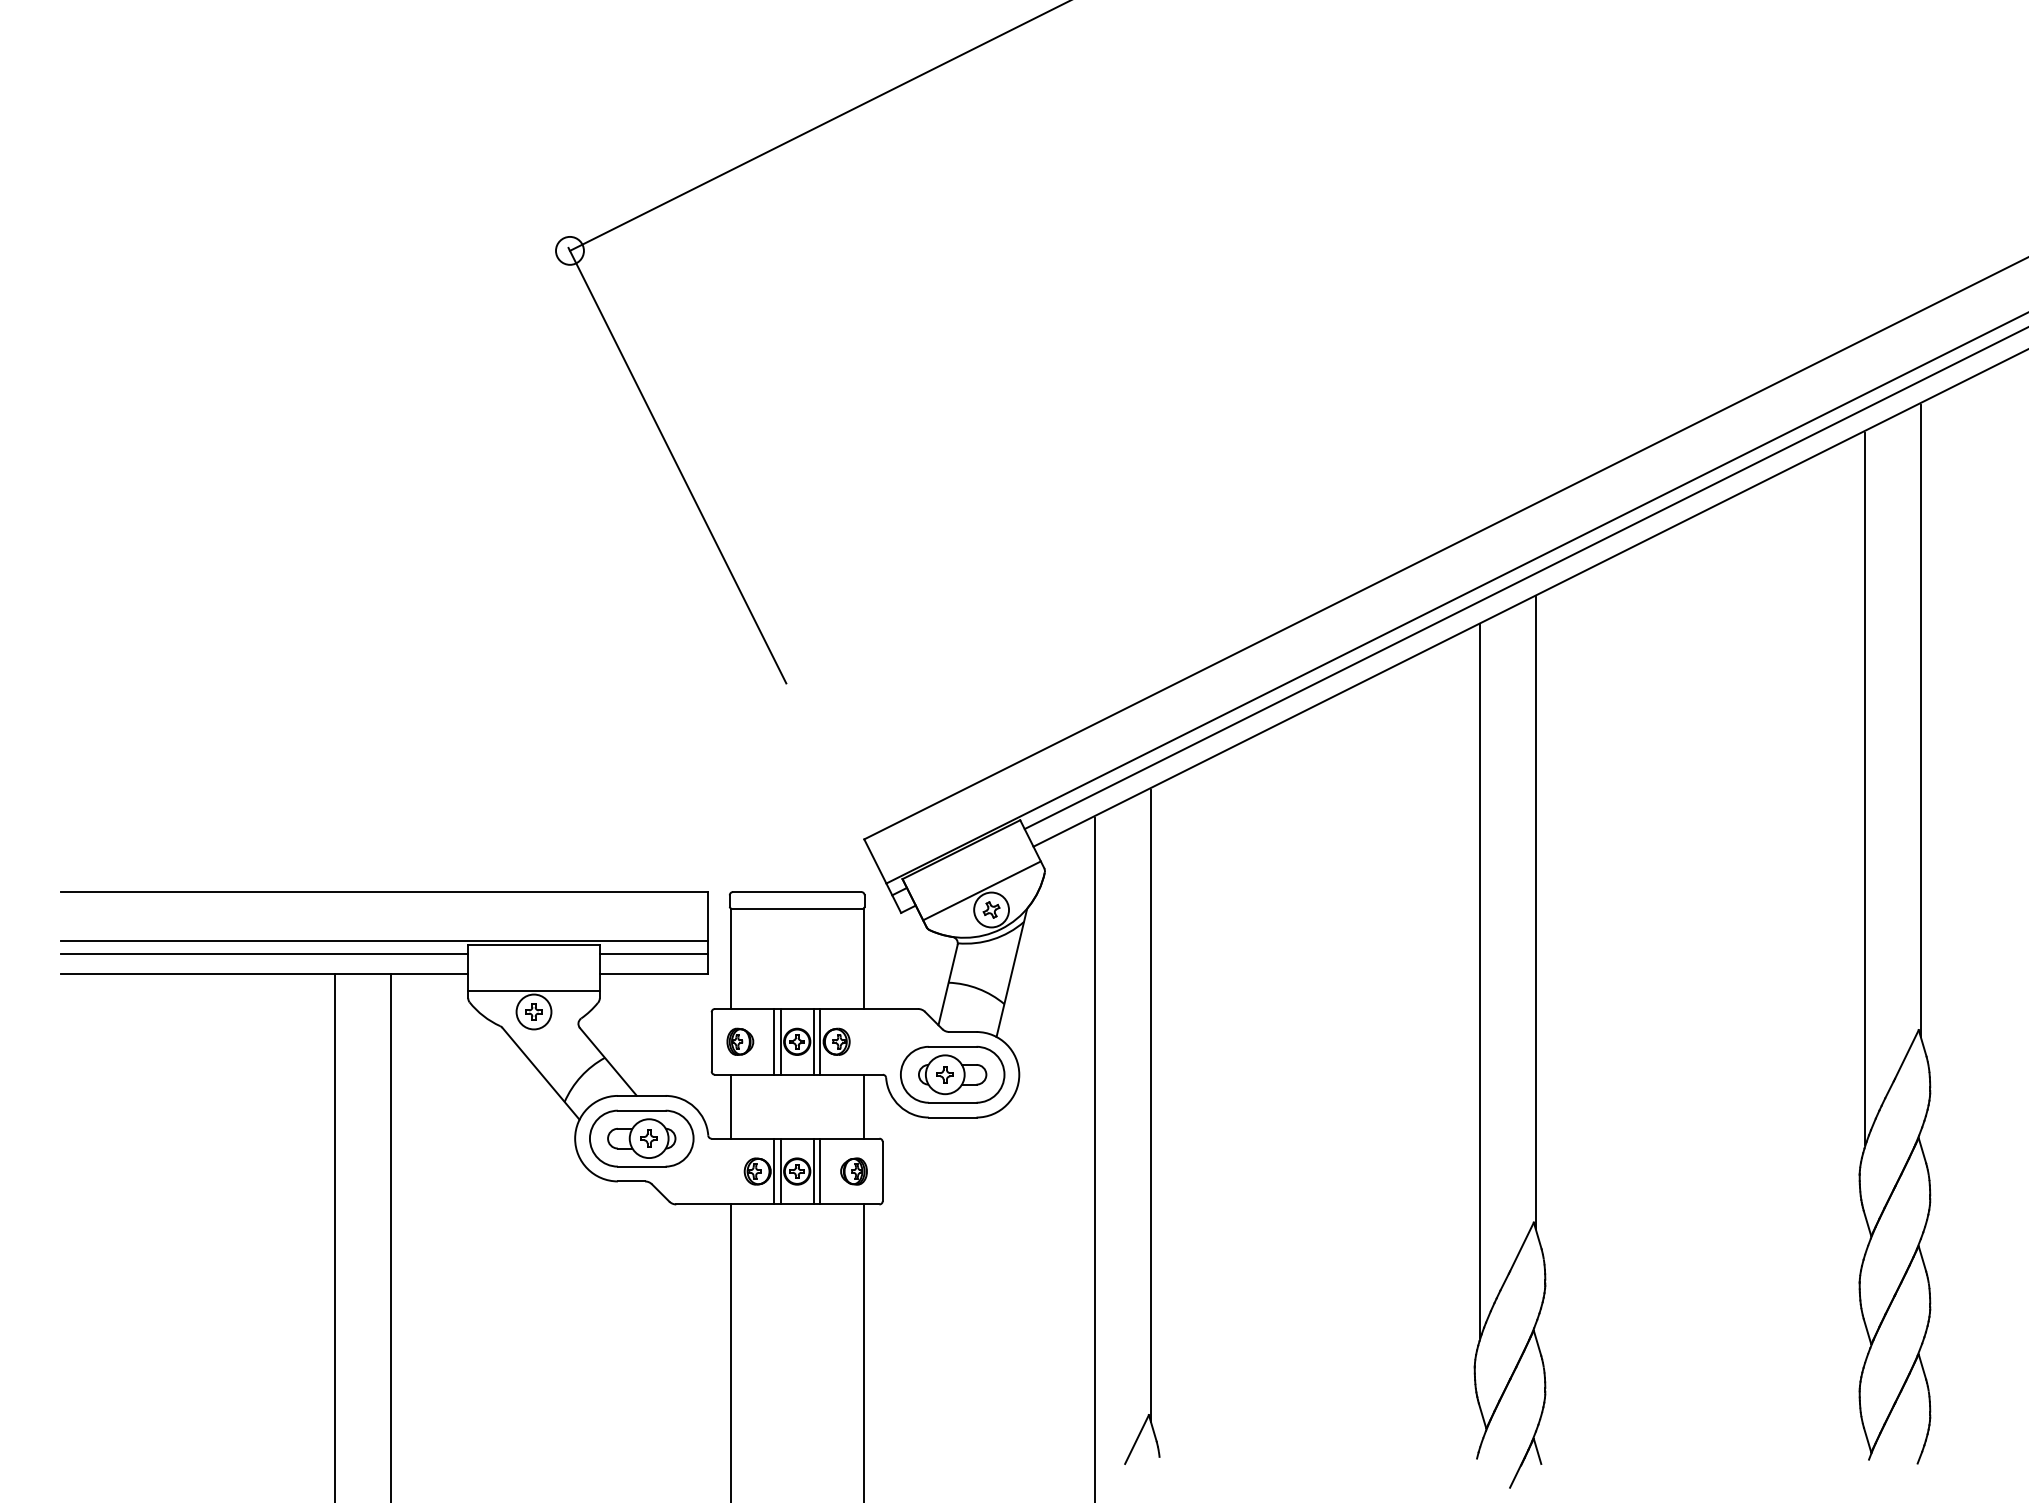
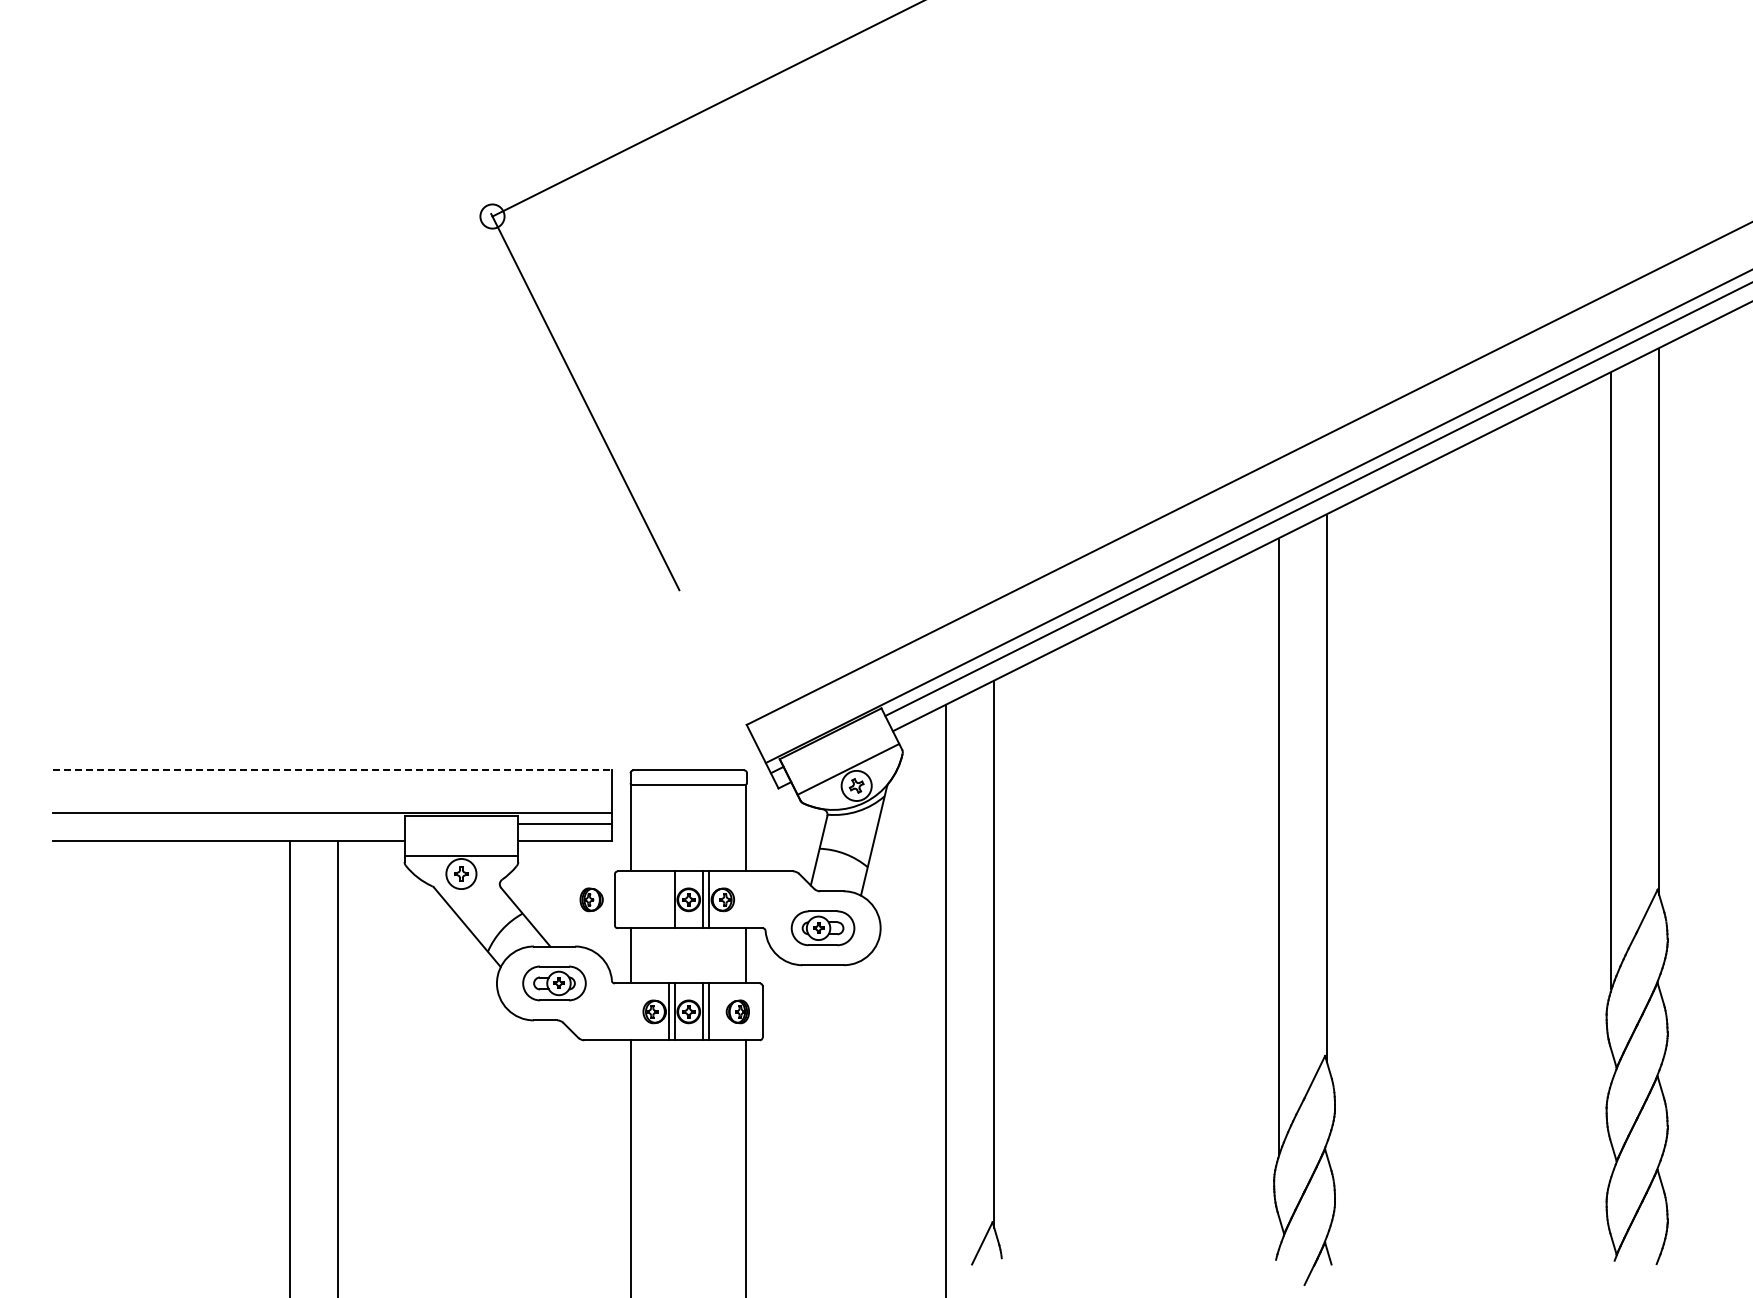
line: (384, 892) -> (332, 770), solid -> dashed
line: (264, 954) -> (228, 824), removed
part: (740, 1041) -> (591, 899), moved
line: (774, 1041) -> (669, 899), removed
part: (951, 1075) -> (822, 928), size x0.7
part: (641, 1138) -> (554, 983), size x0.7

